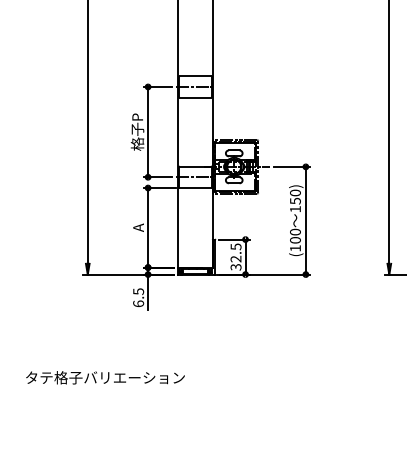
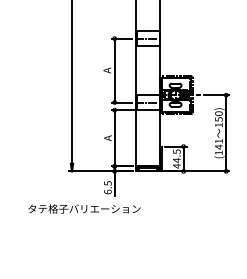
text: (137, 131) -> (107, 70), 格子P -> A
text: (295, 235) -> (218, 143), (100 -> (141
text: (235, 262) -> (176, 162), 32.5 -> 44.5
text: (105, 377) -> (84, 208), moved

